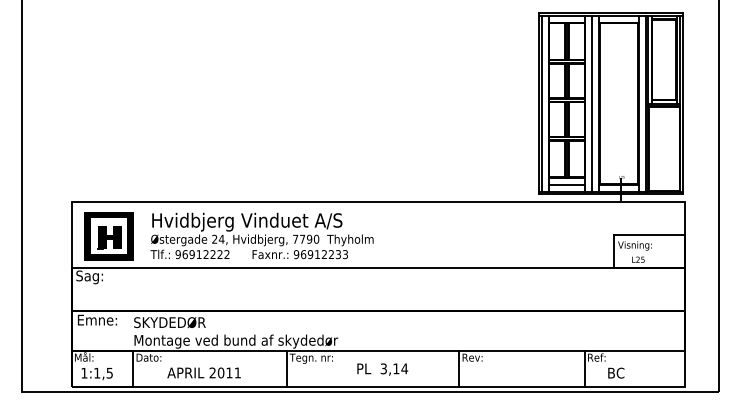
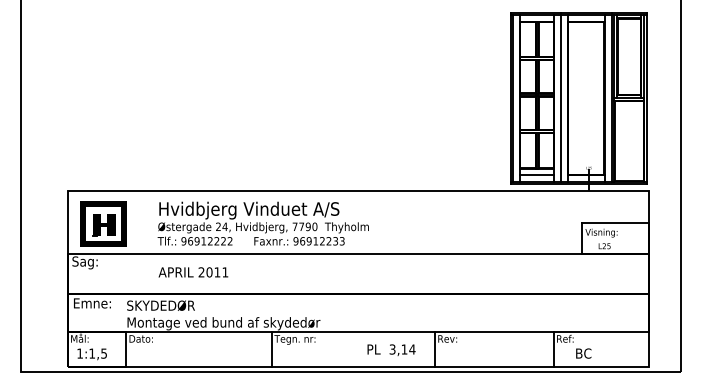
text: (261, 235) -> (262, 223), moved
text: (382, 368) -> (391, 349), moved
text: (204, 373) -> (193, 272), moved

